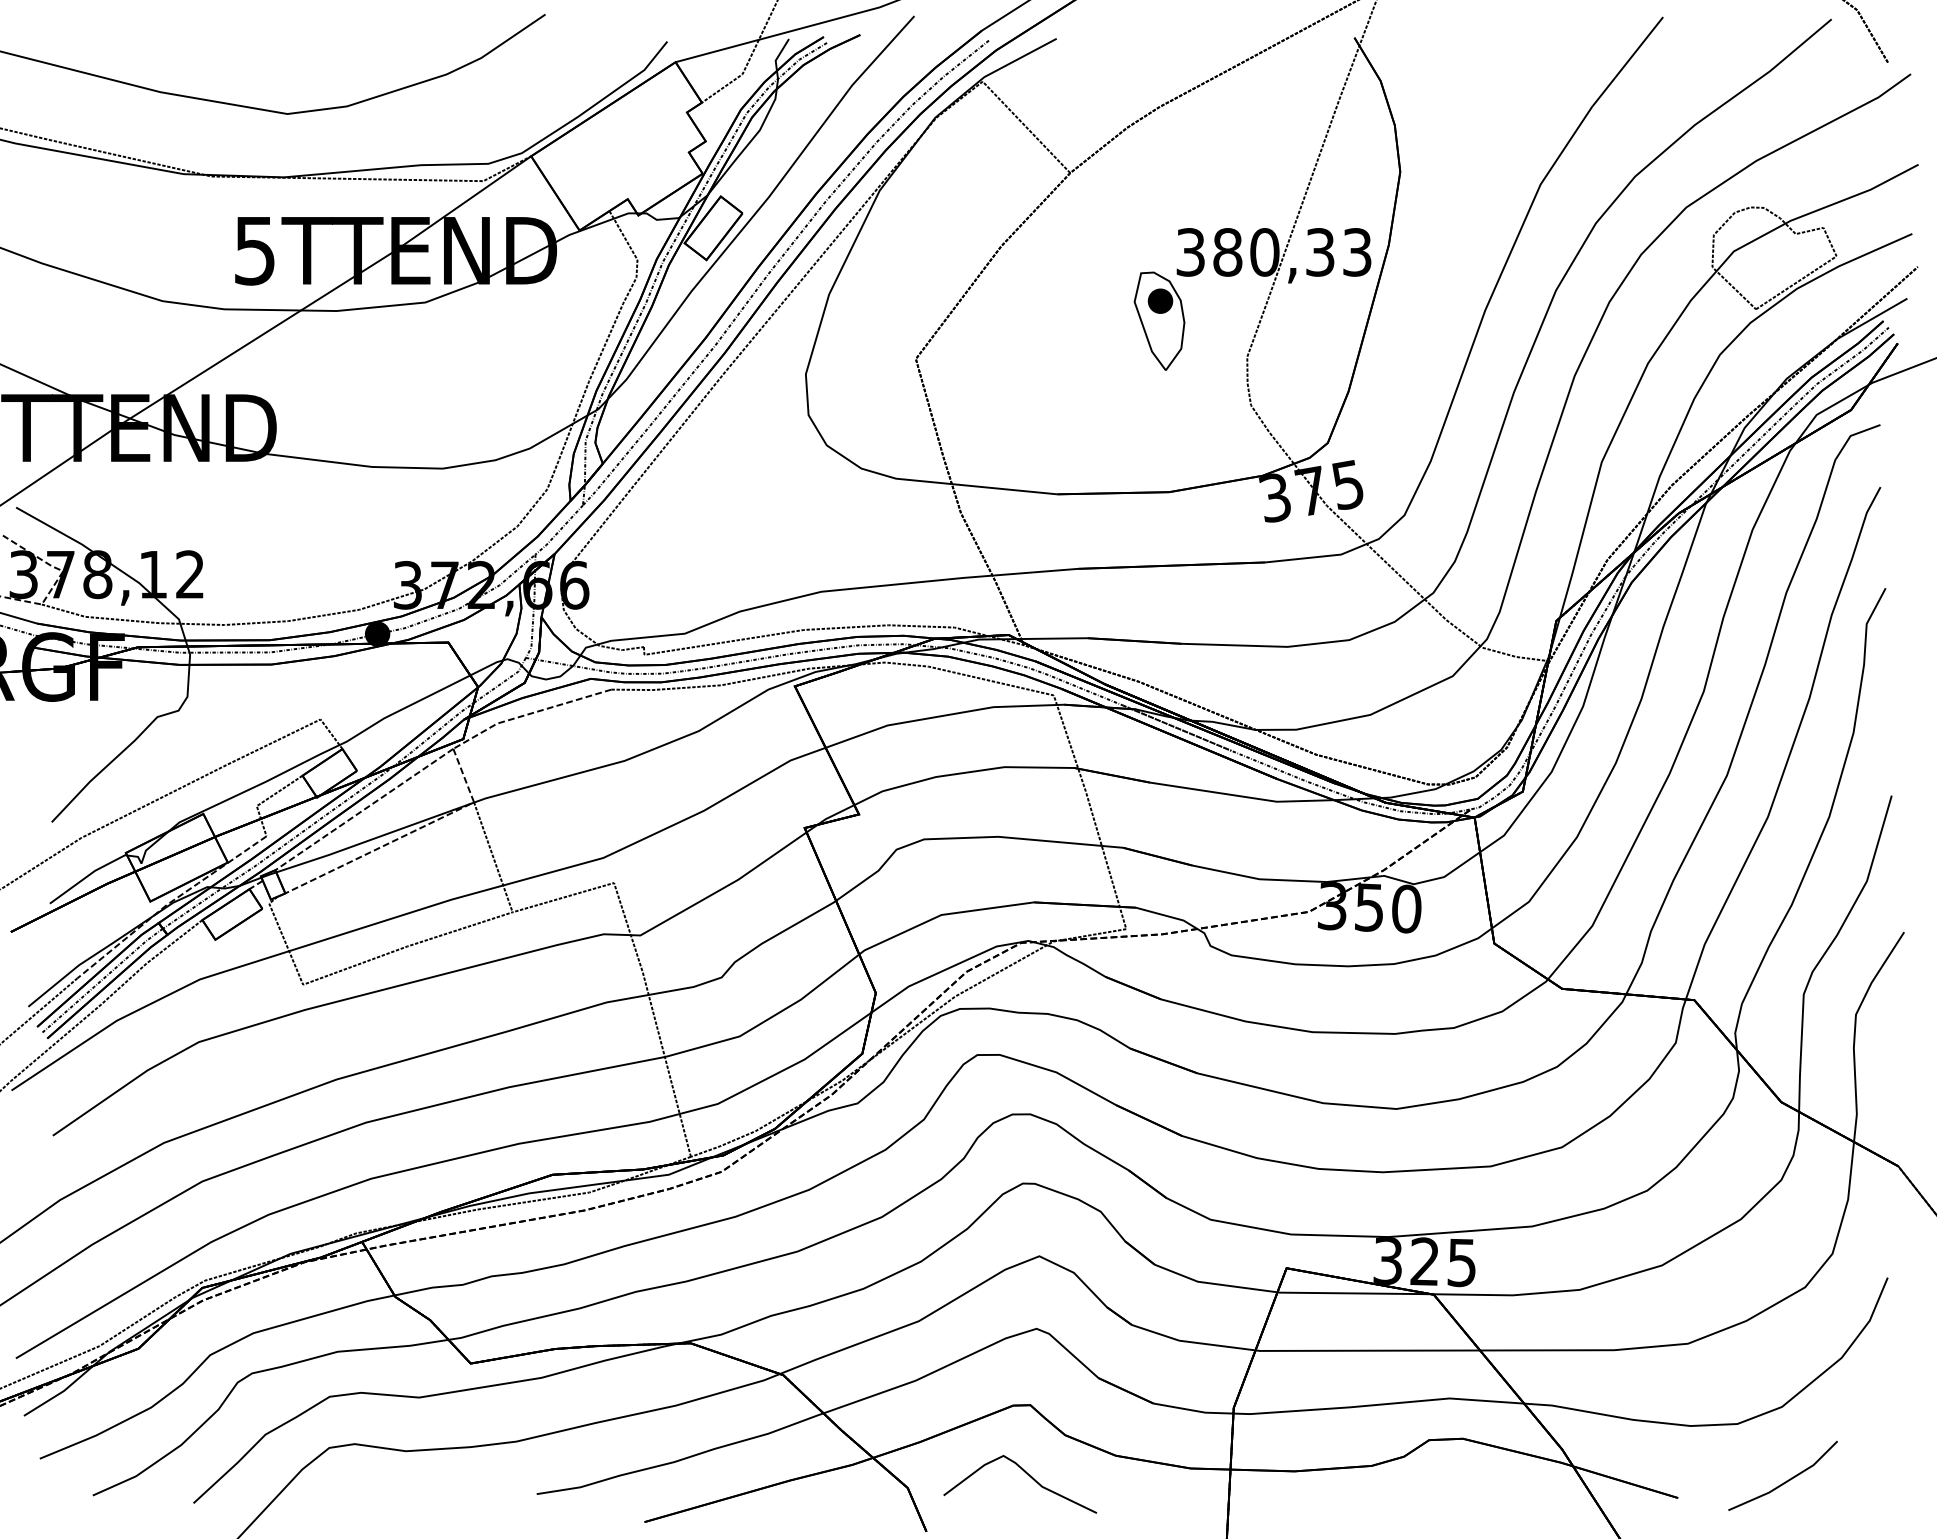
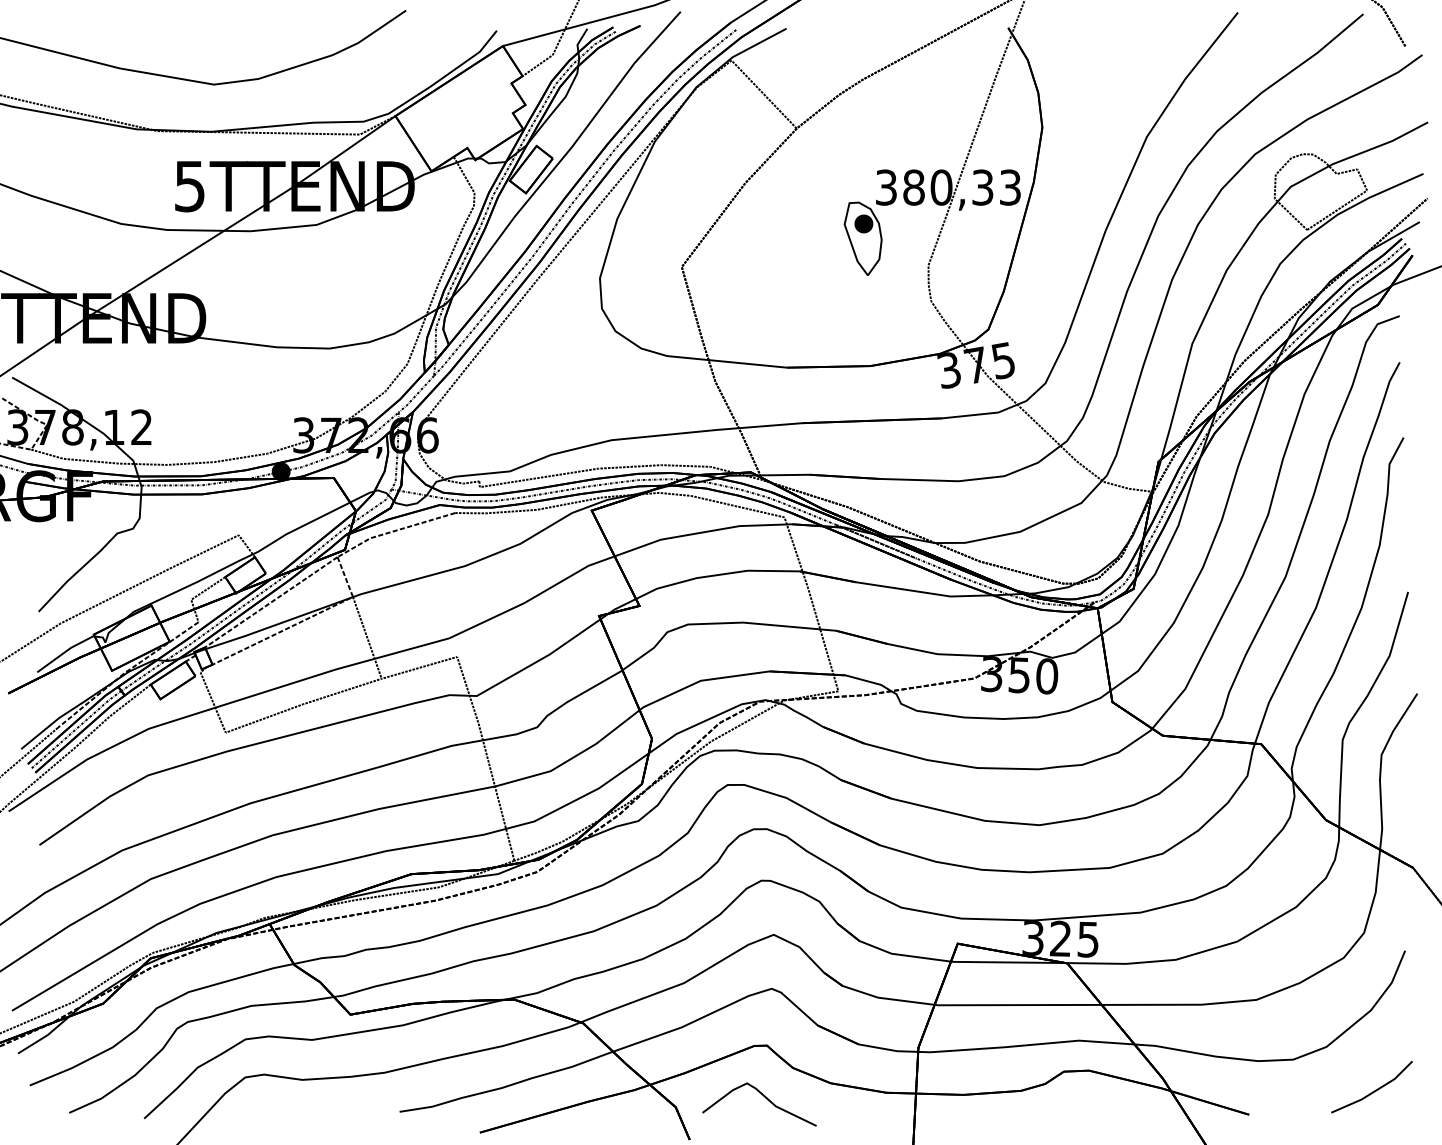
line: (1786, 1480) -> (1374, 1090), moved

